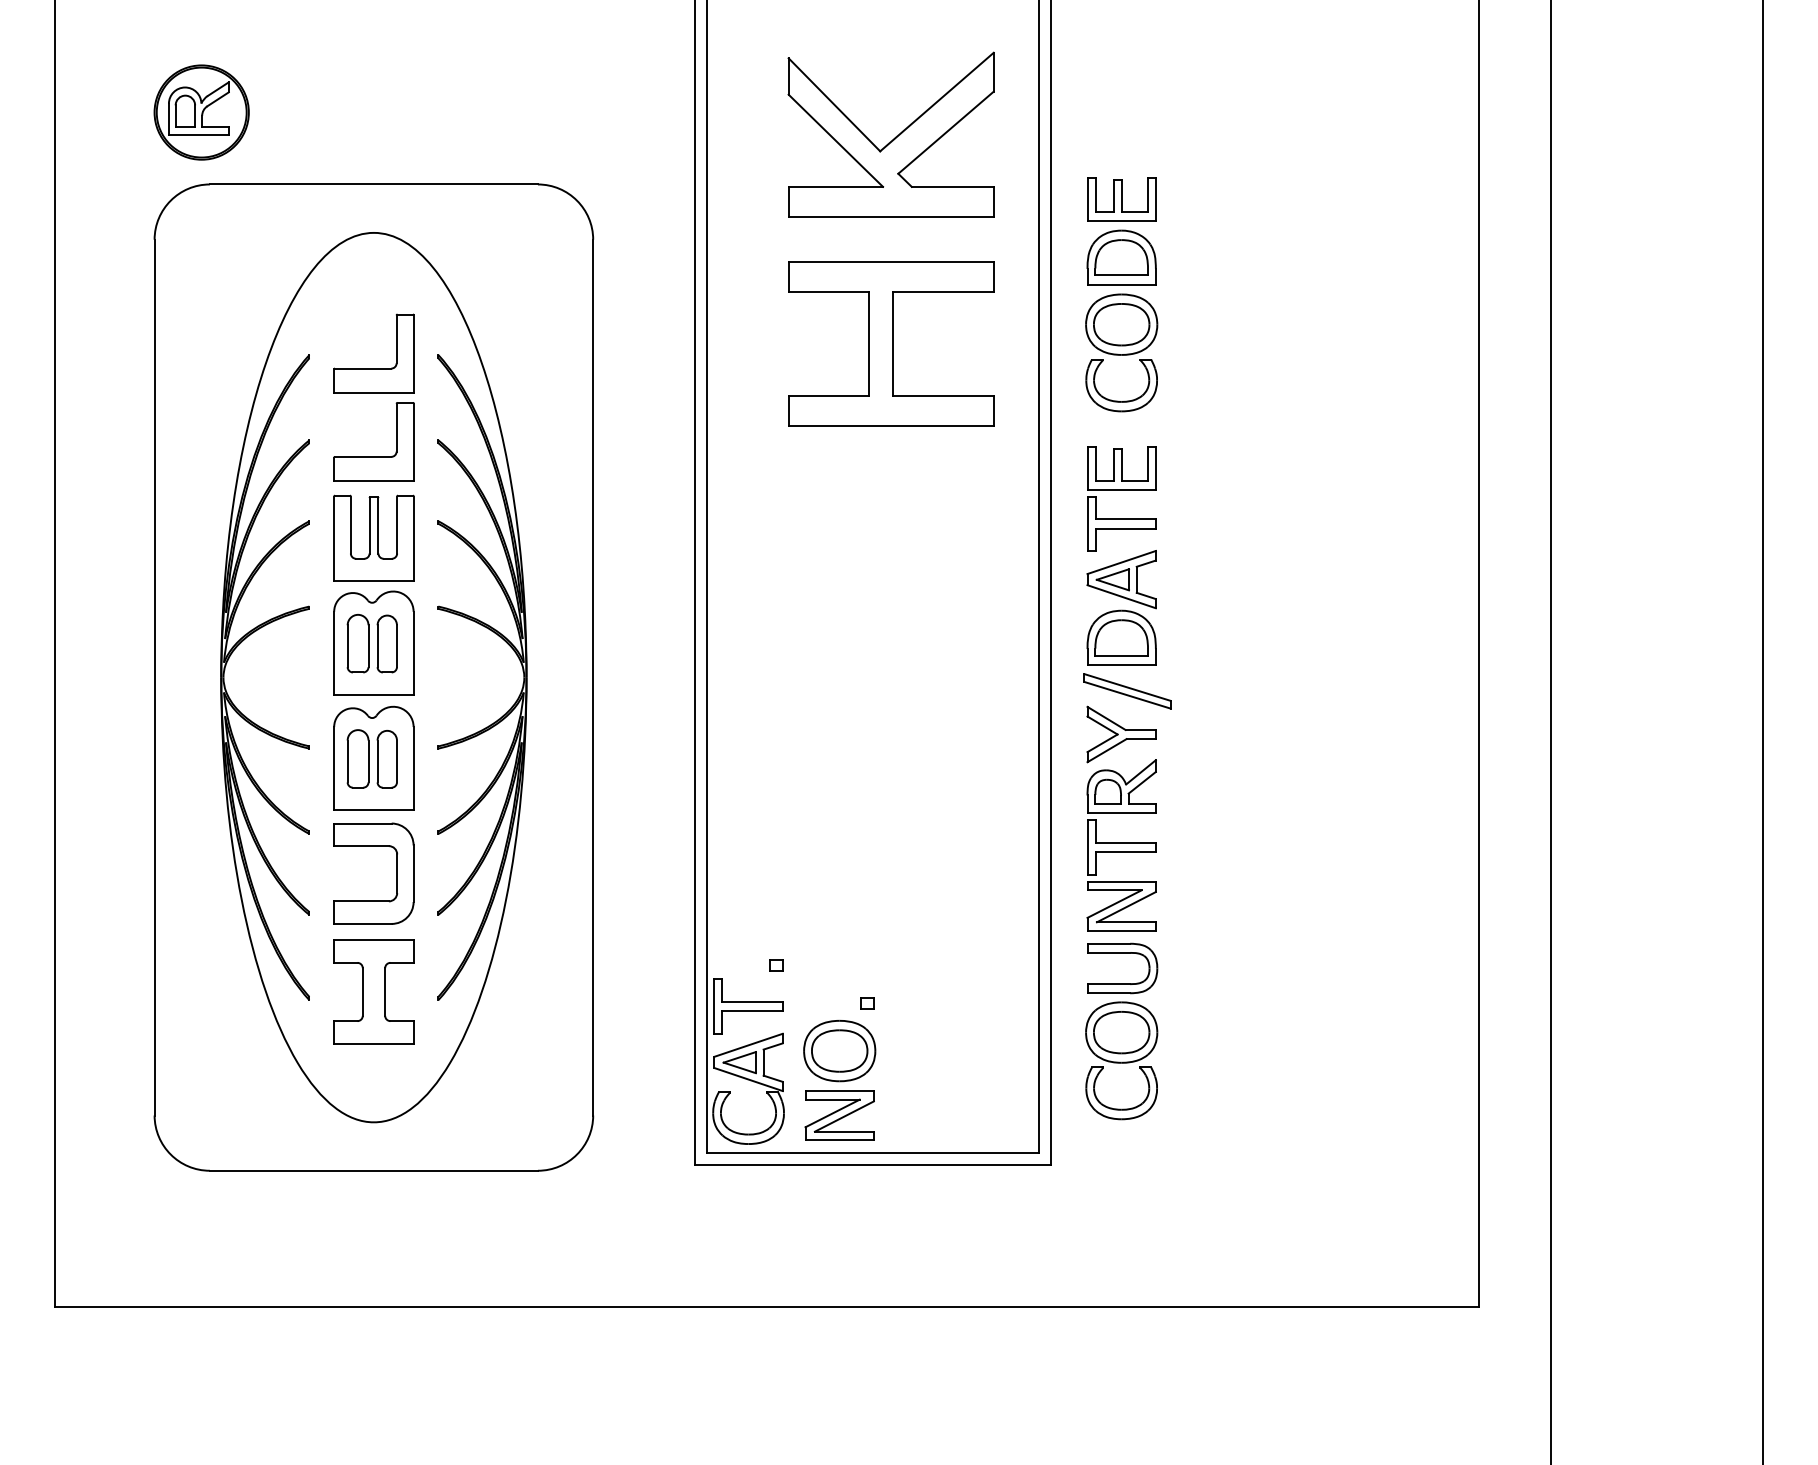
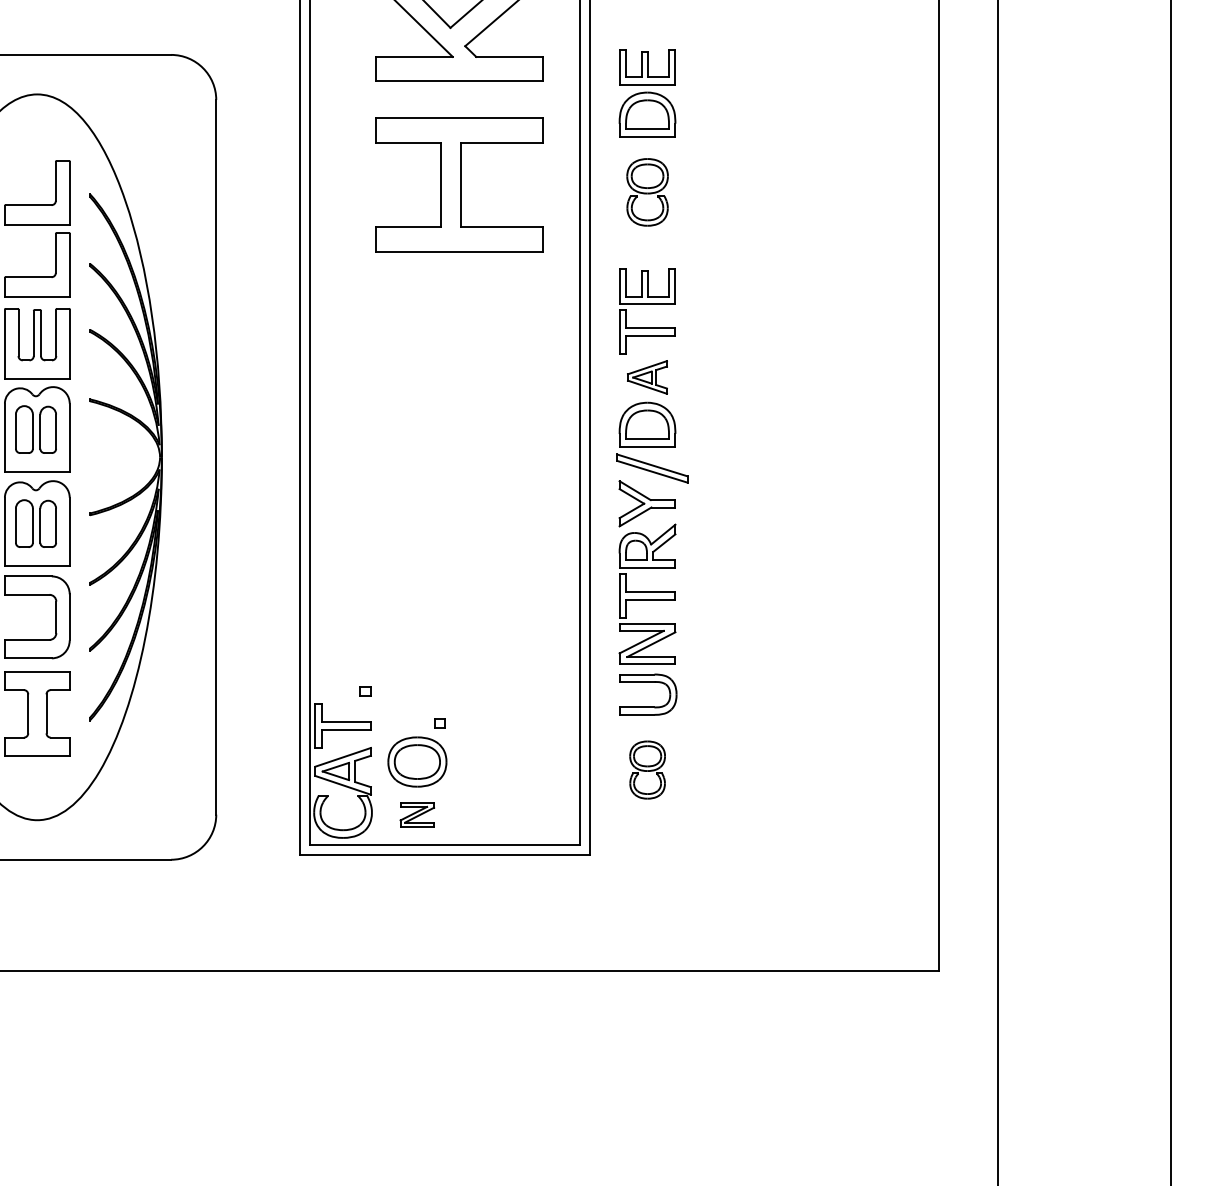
part: (1121, 352) -> (647, 192), size x0.7
part: (1121, 579) -> (647, 377), size x0.7
part: (1121, 1060) -> (647, 769), size x0.6
part: (839, 1115) -> (417, 814), size x0.6

